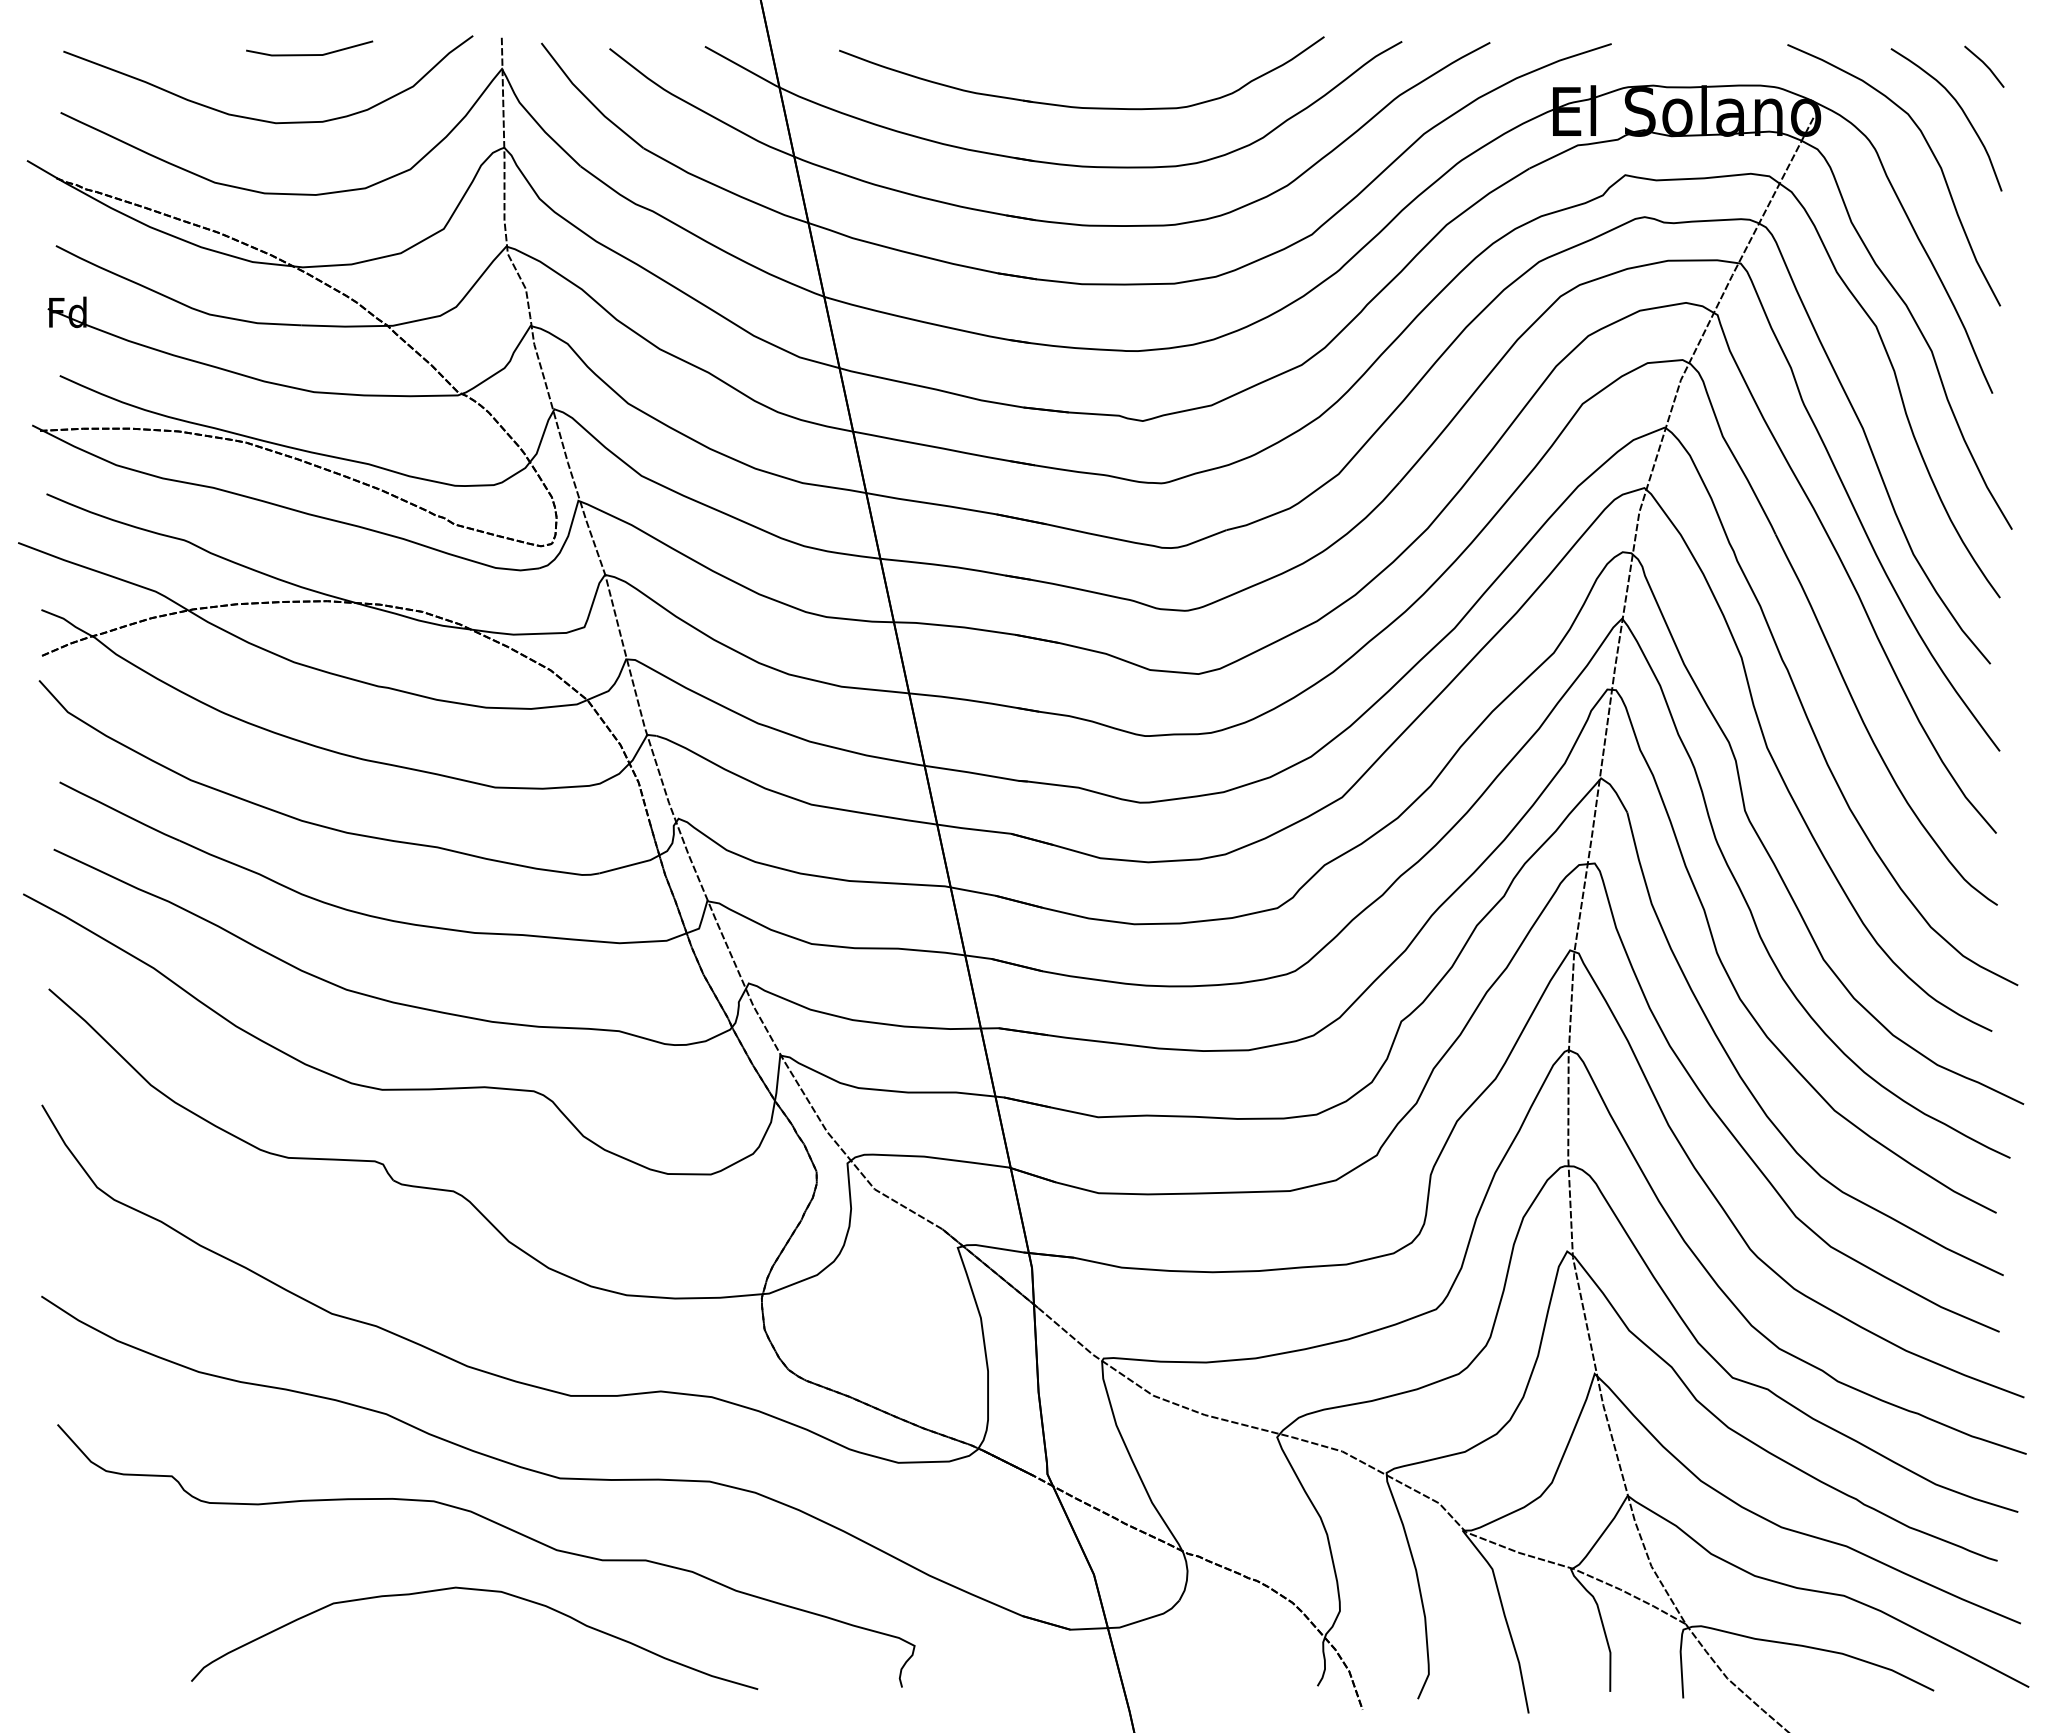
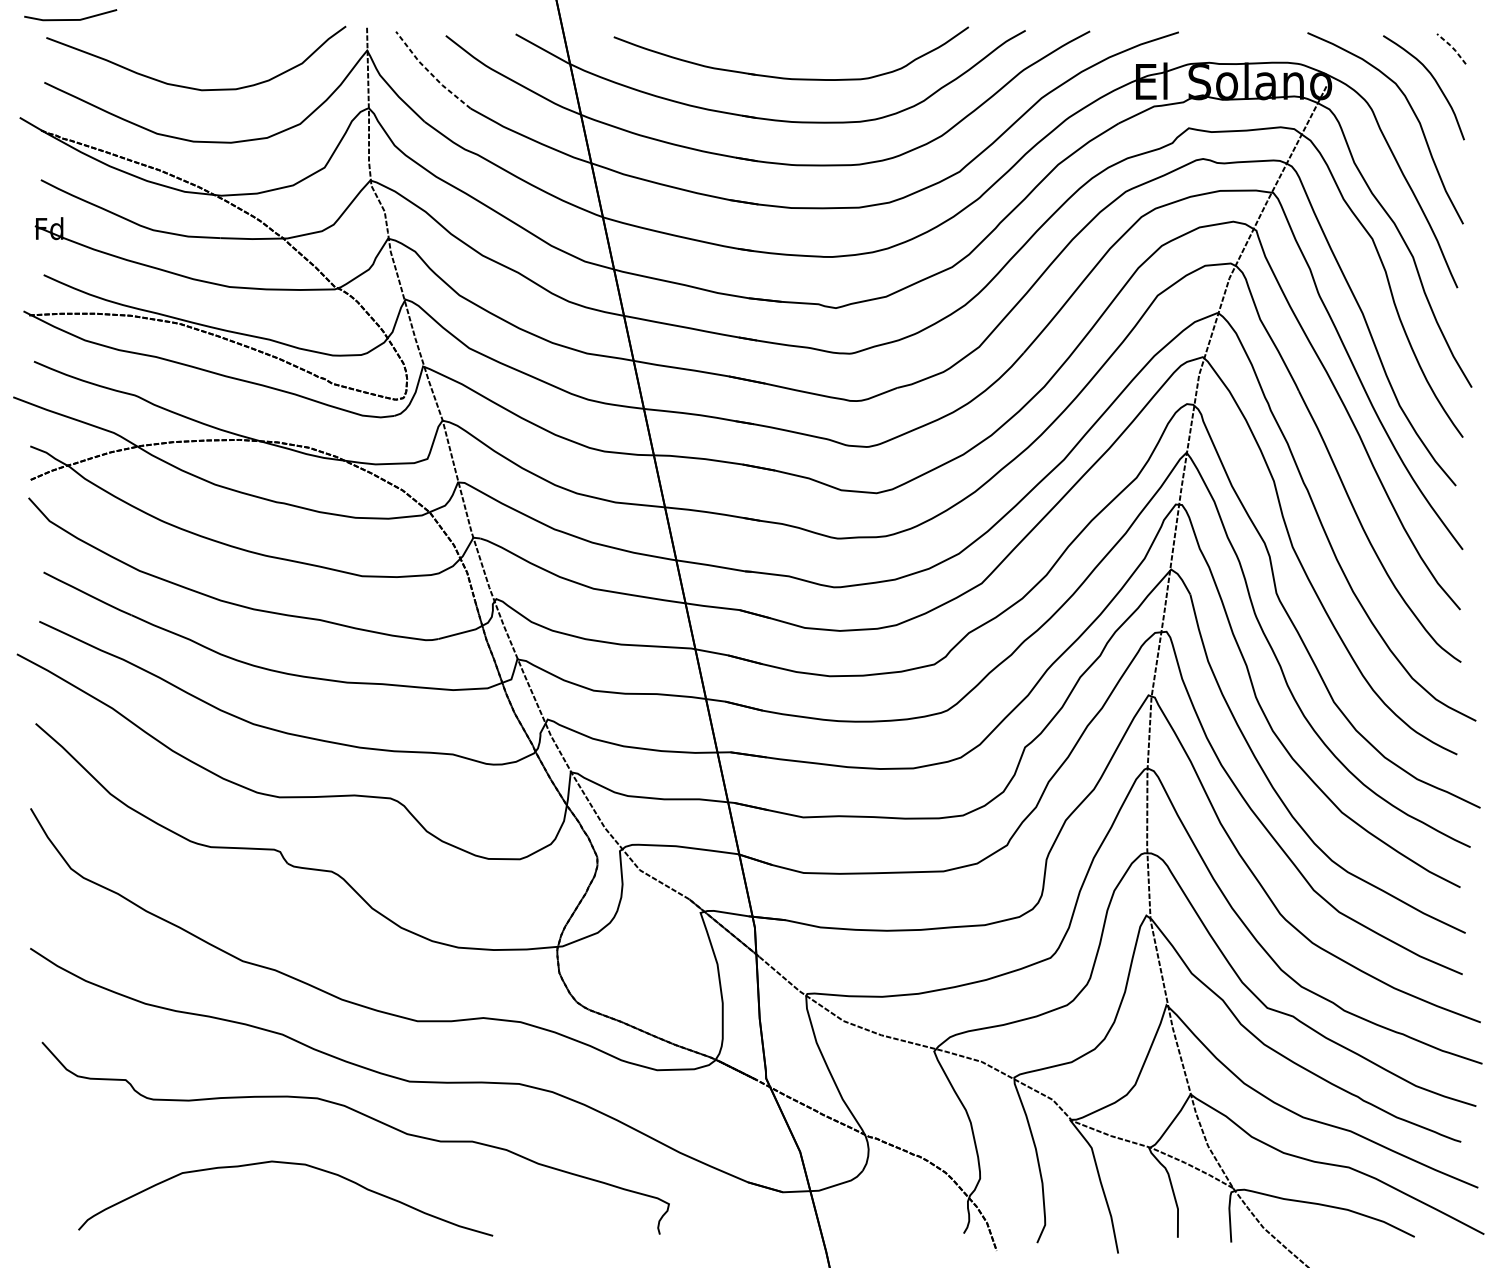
line: (309, 54) -> (70, 19), moved
line: (1985, 65) -> (1452, 48), solid -> dashed
line: (587, 99) -> (429, 72), solid -> dashed
curve: (483, 1591) -> (292, 1164), moved

